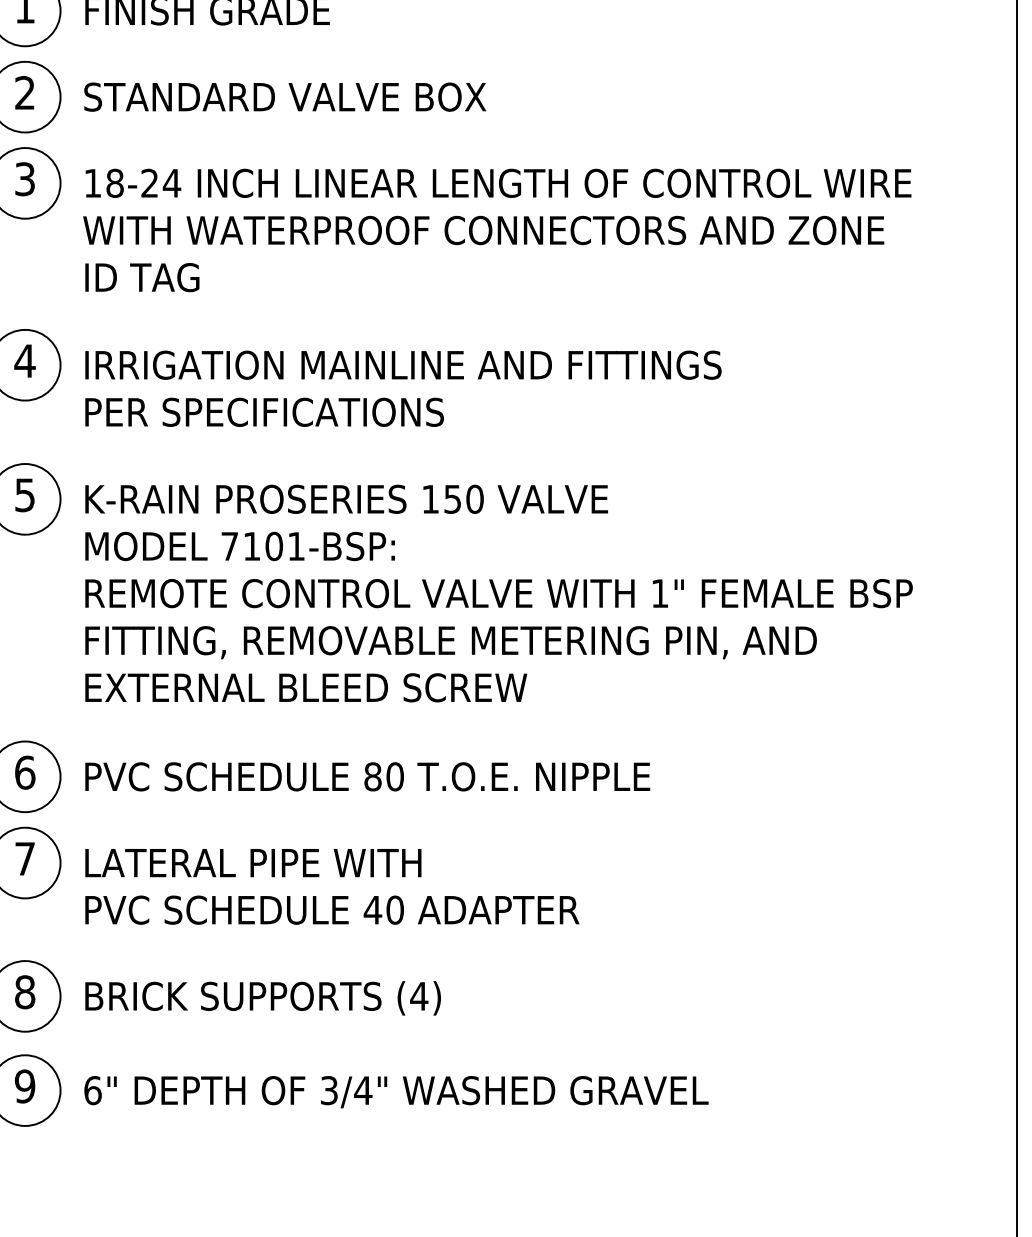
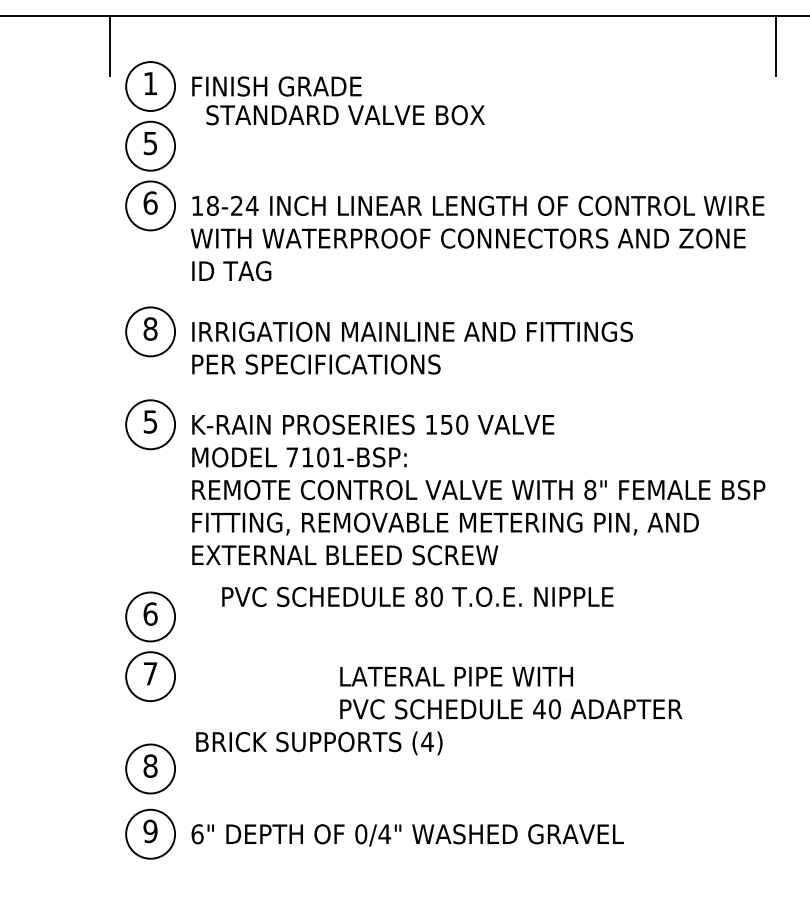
text: (25, 93) -> (150, 143), 2 -> 5
text: (284, 97) -> (345, 115), moved
text: (25, 178) -> (150, 202), 3 -> 6
text: (25, 360) -> (150, 328), 4 -> 8
text: (660, 594) -> (590, 490), 1" -> 8"
text: (367, 776) -> (417, 596), moved
text: (332, 887) -> (511, 693), moved
text: (263, 998) -> (319, 743), moved
text: (329, 1090) -> (361, 834), 3/4" -> 0/4"

